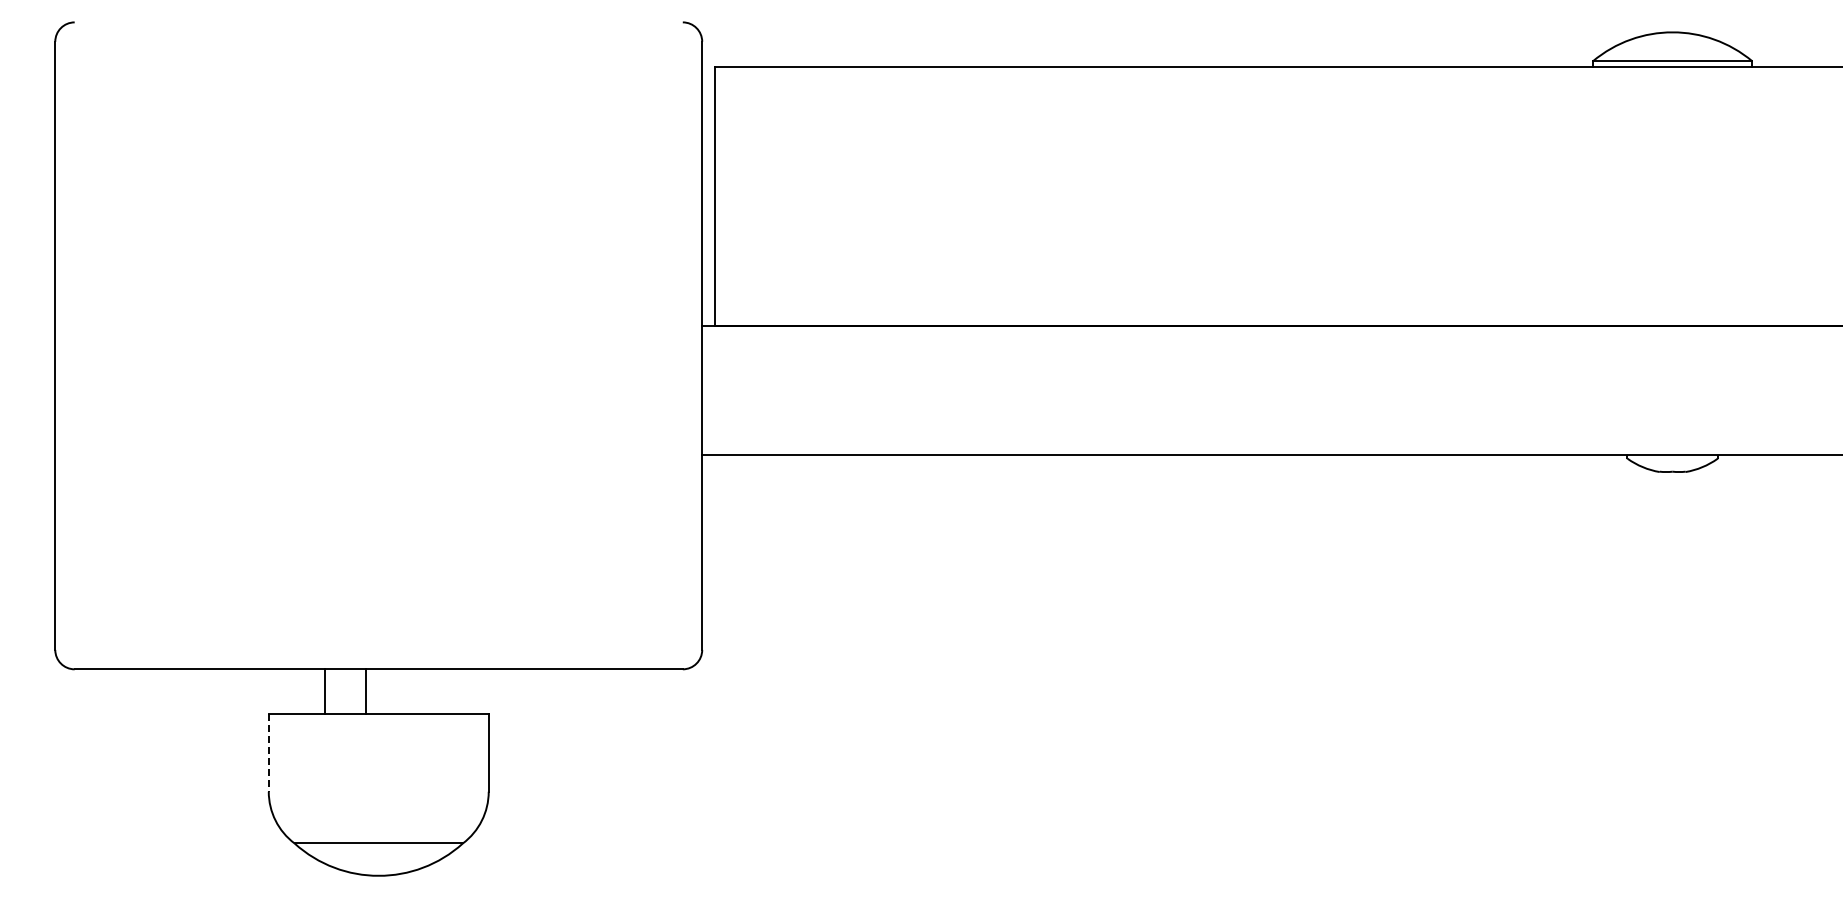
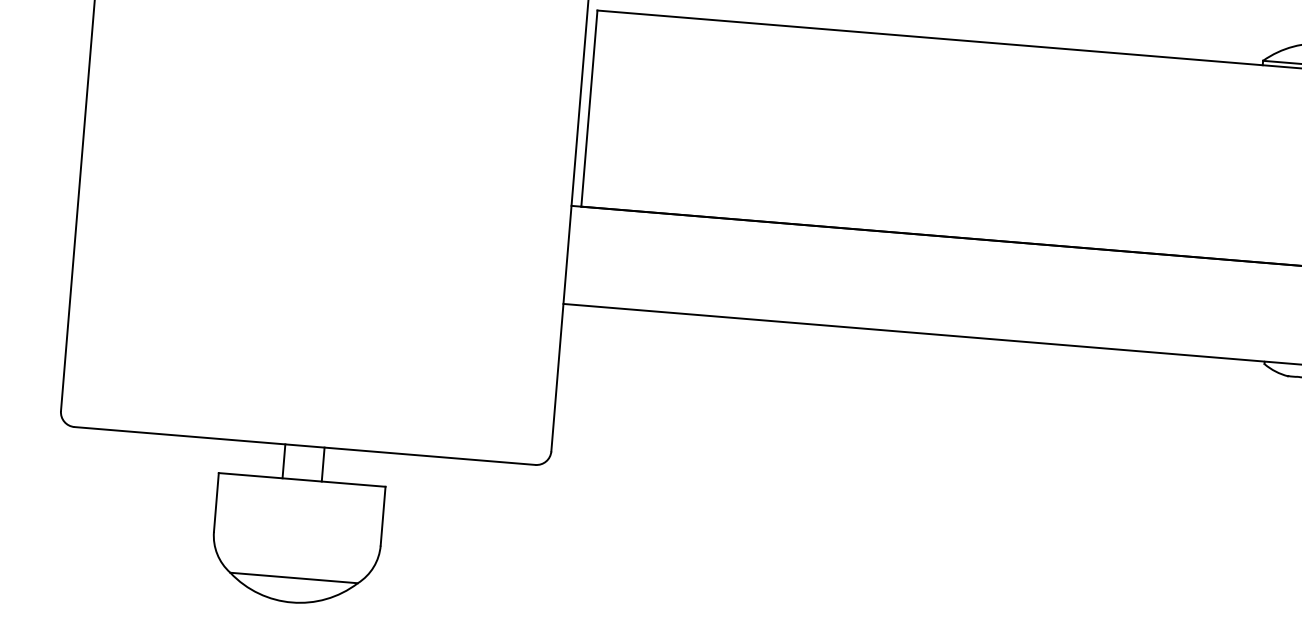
line: (324, 691) -> (283, 461), moved
line: (365, 691) -> (323, 464), moved
line: (268, 752) -> (216, 502), dashed -> solid

